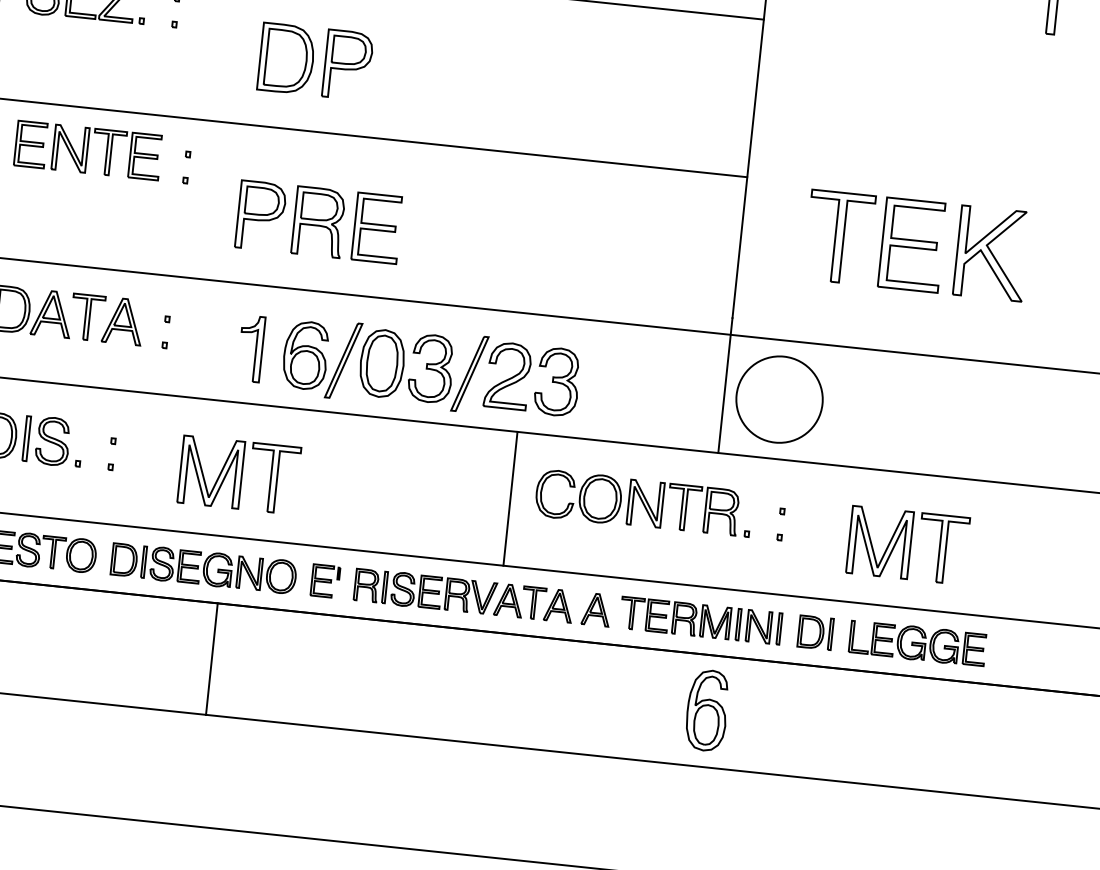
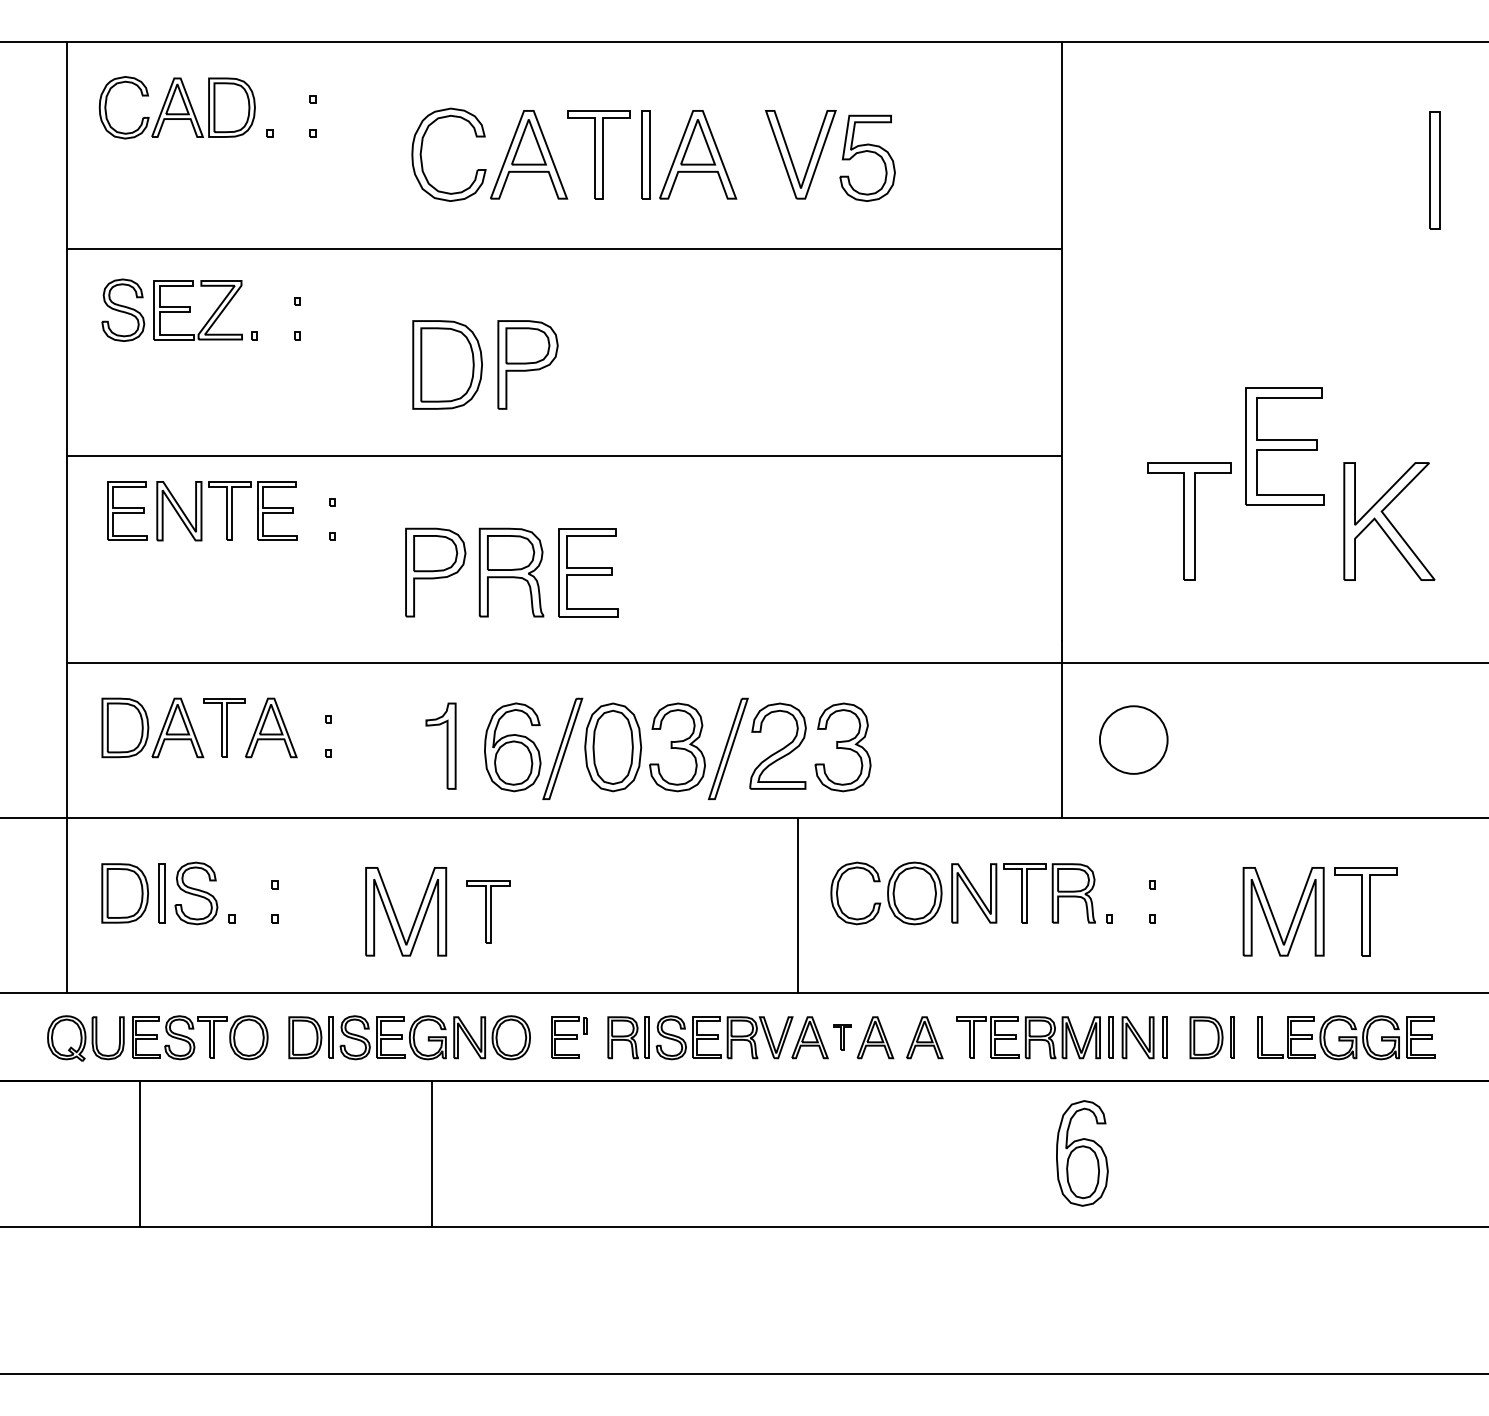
part: (911, 245) -> (1284, 446), moved
circle: (779, 399) -> (1133, 739), size x0.6
part: (274, 478) -> (488, 911), size x0.7
part: (533, 602) -> (842, 1037), size x0.6

